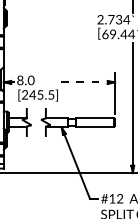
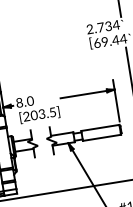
line: (84, 82) -> (84, 94), dashed -> solid
text: (36, 94) -> (37, 114), [245.5] -> [203.5]

